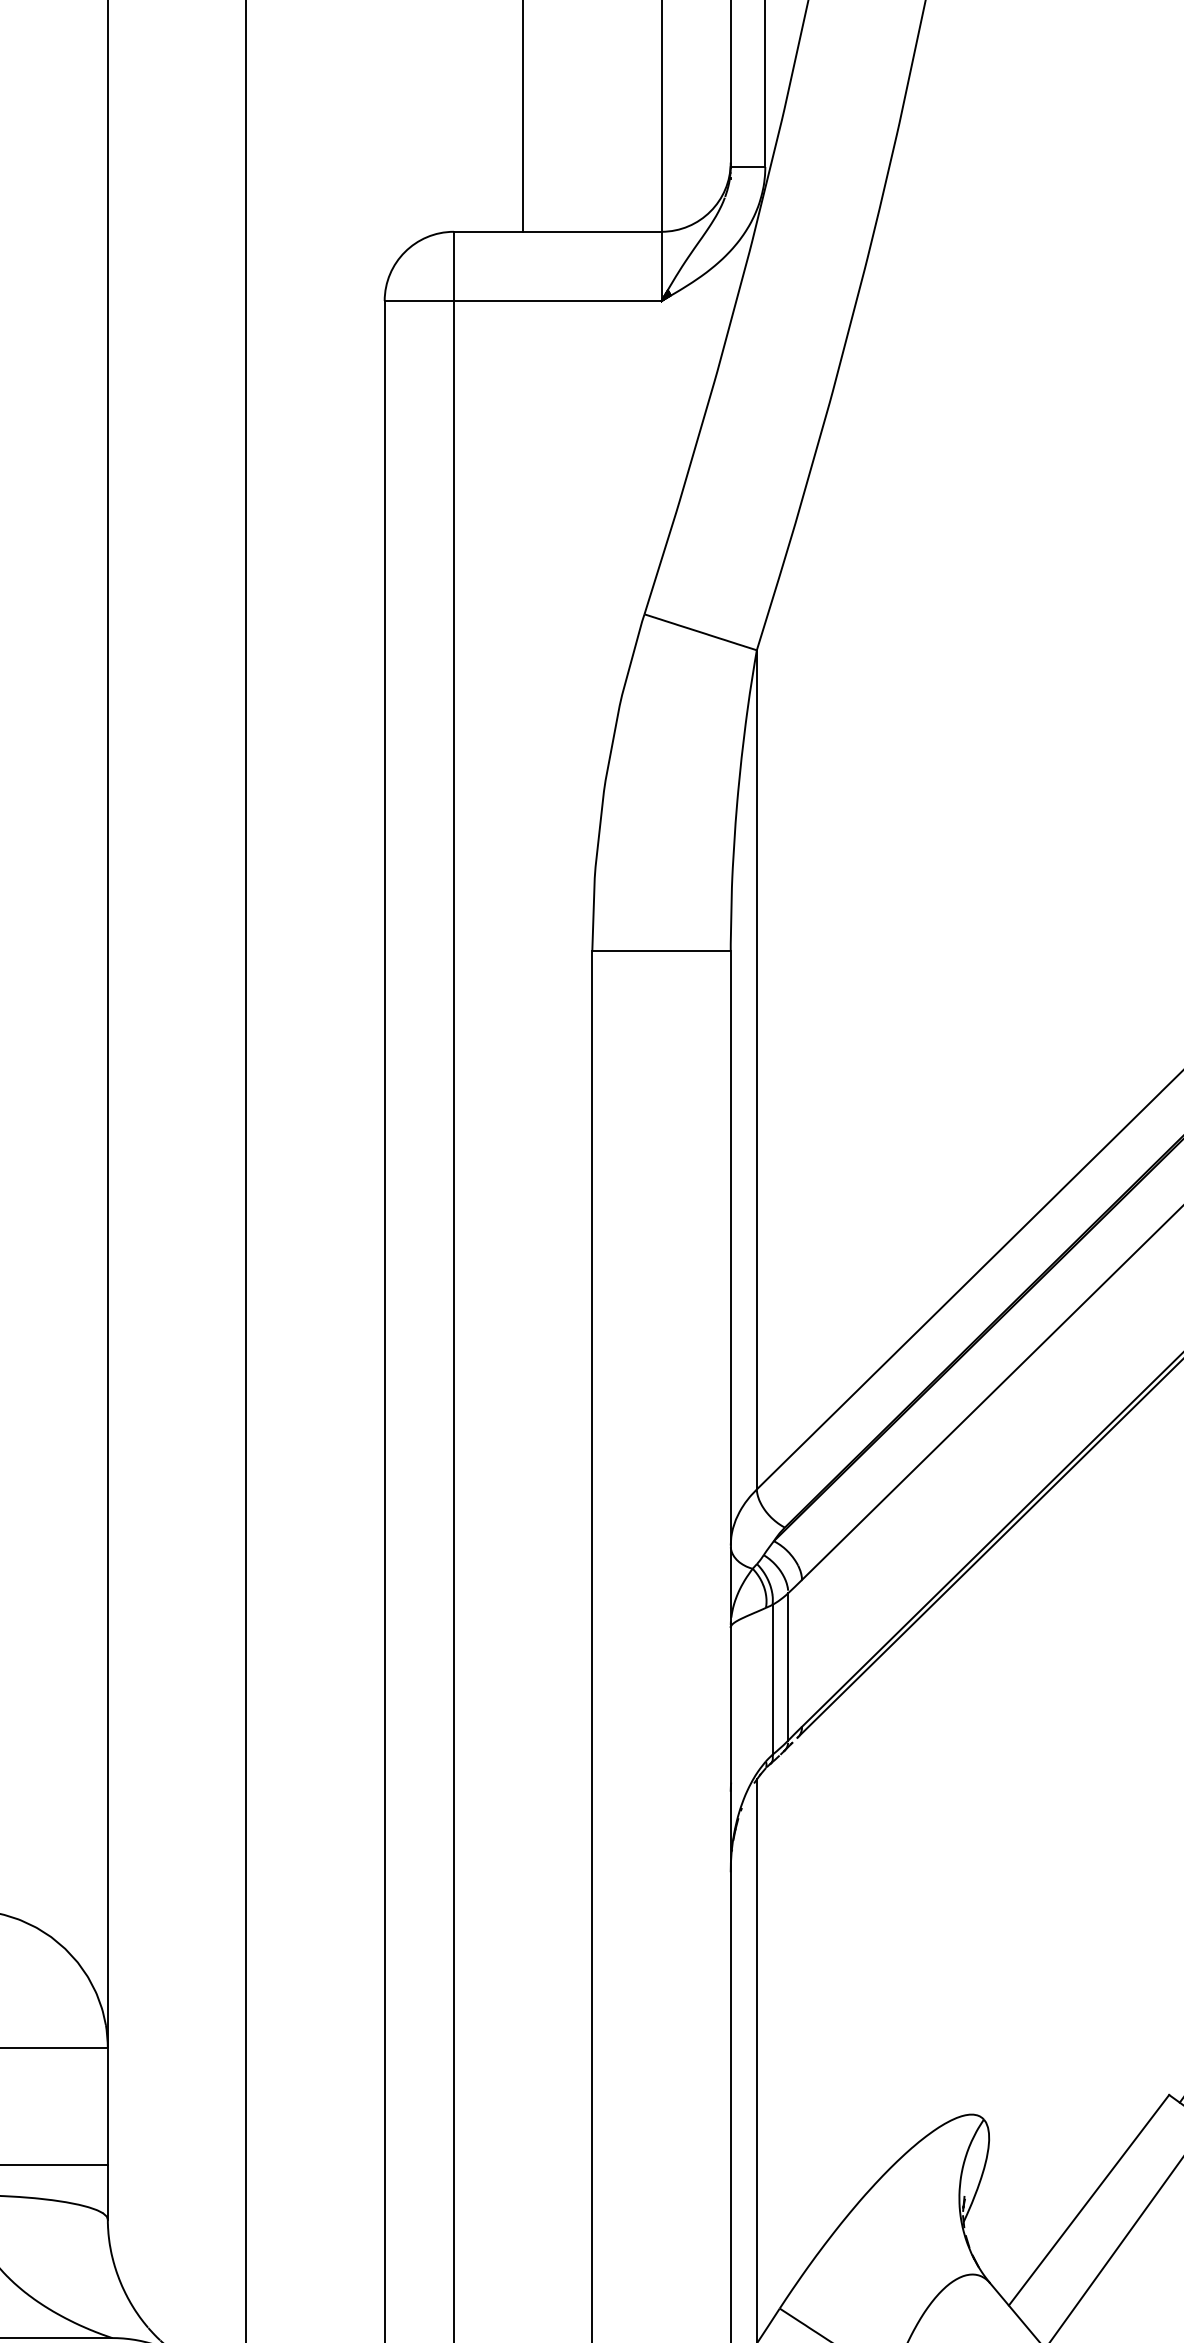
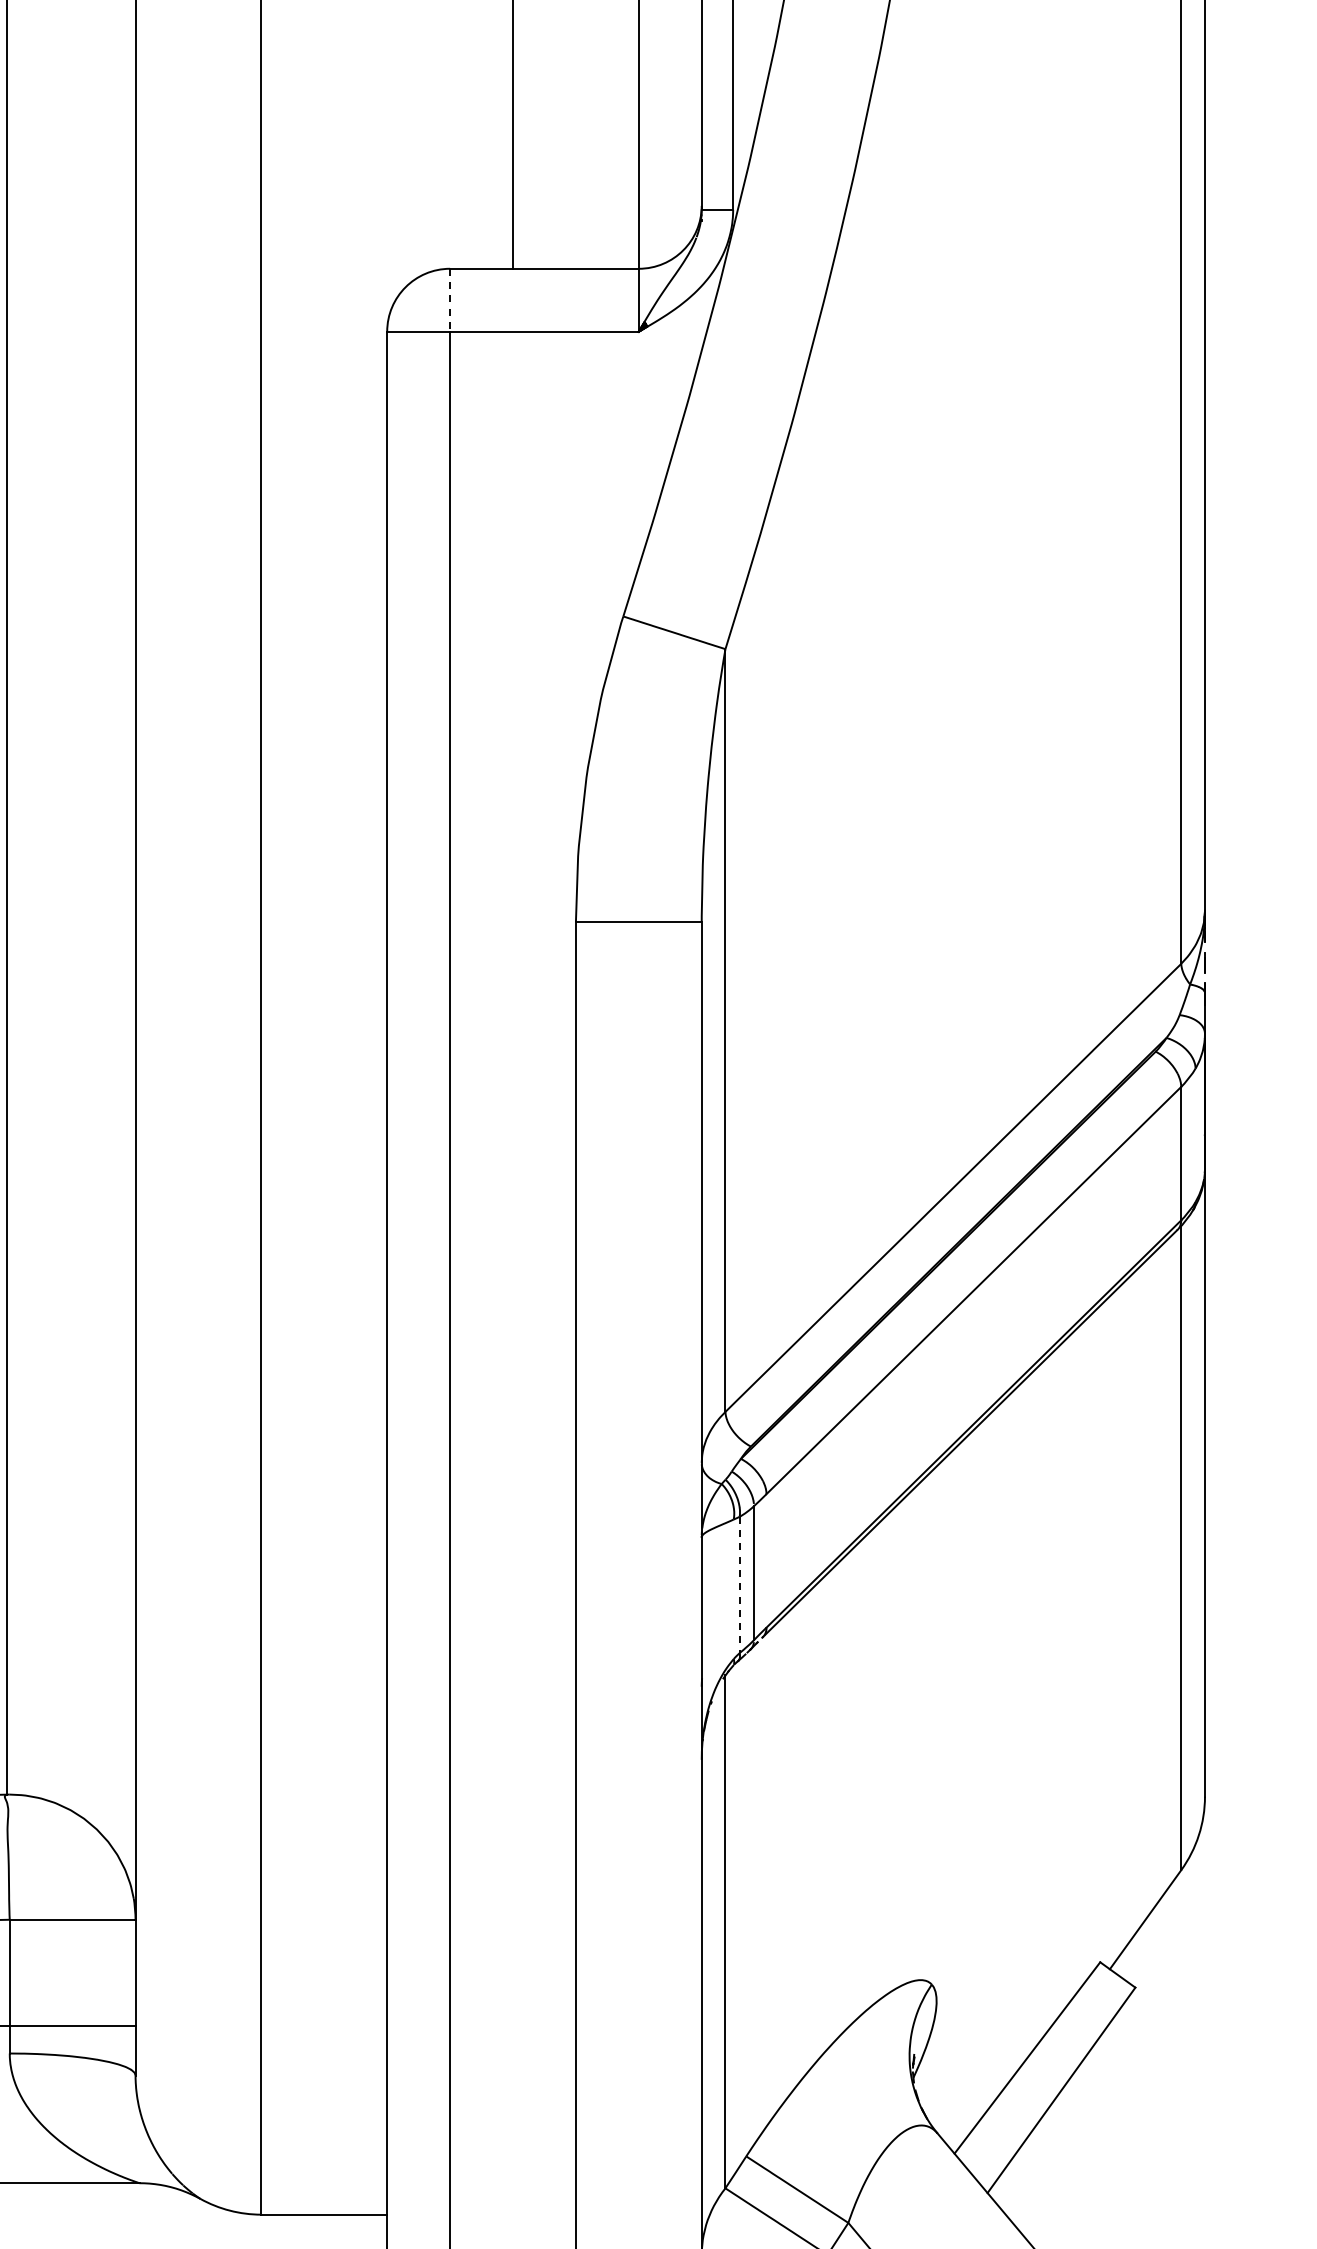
line: (454, 266) -> (450, 300), solid -> dashed
line: (772, 1680) -> (739, 1585), solid -> dashed

